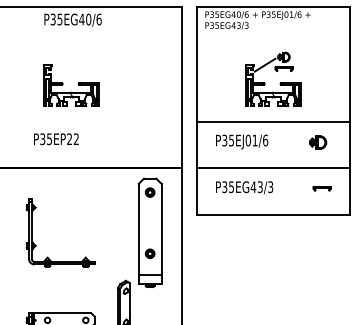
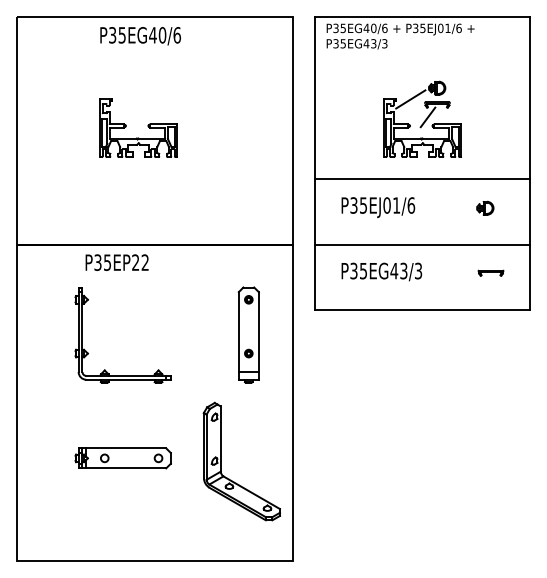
line: (277, 77) -> (427, 117), added
text: (55, 139) -> (116, 262), moved
part: (318, 141) -> (485, 207), size x0.71
part: (149, 232) -> (248, 334), size x0.62

